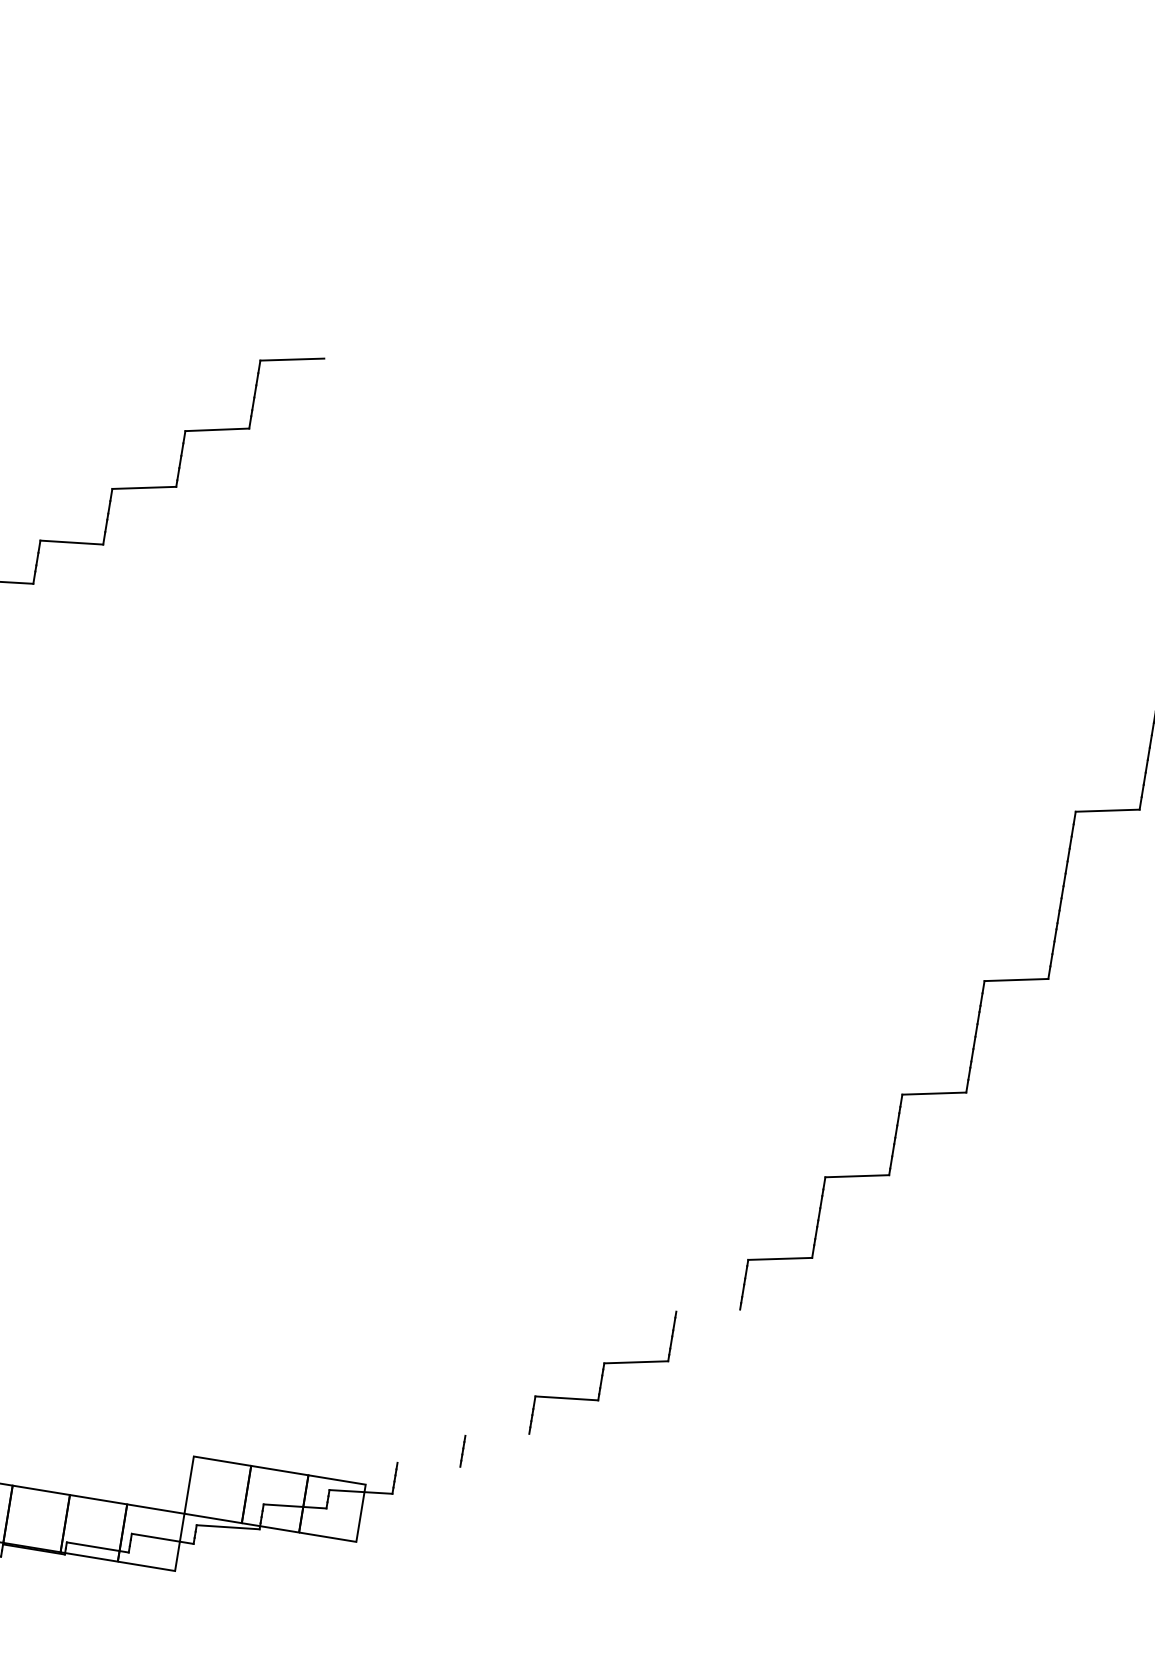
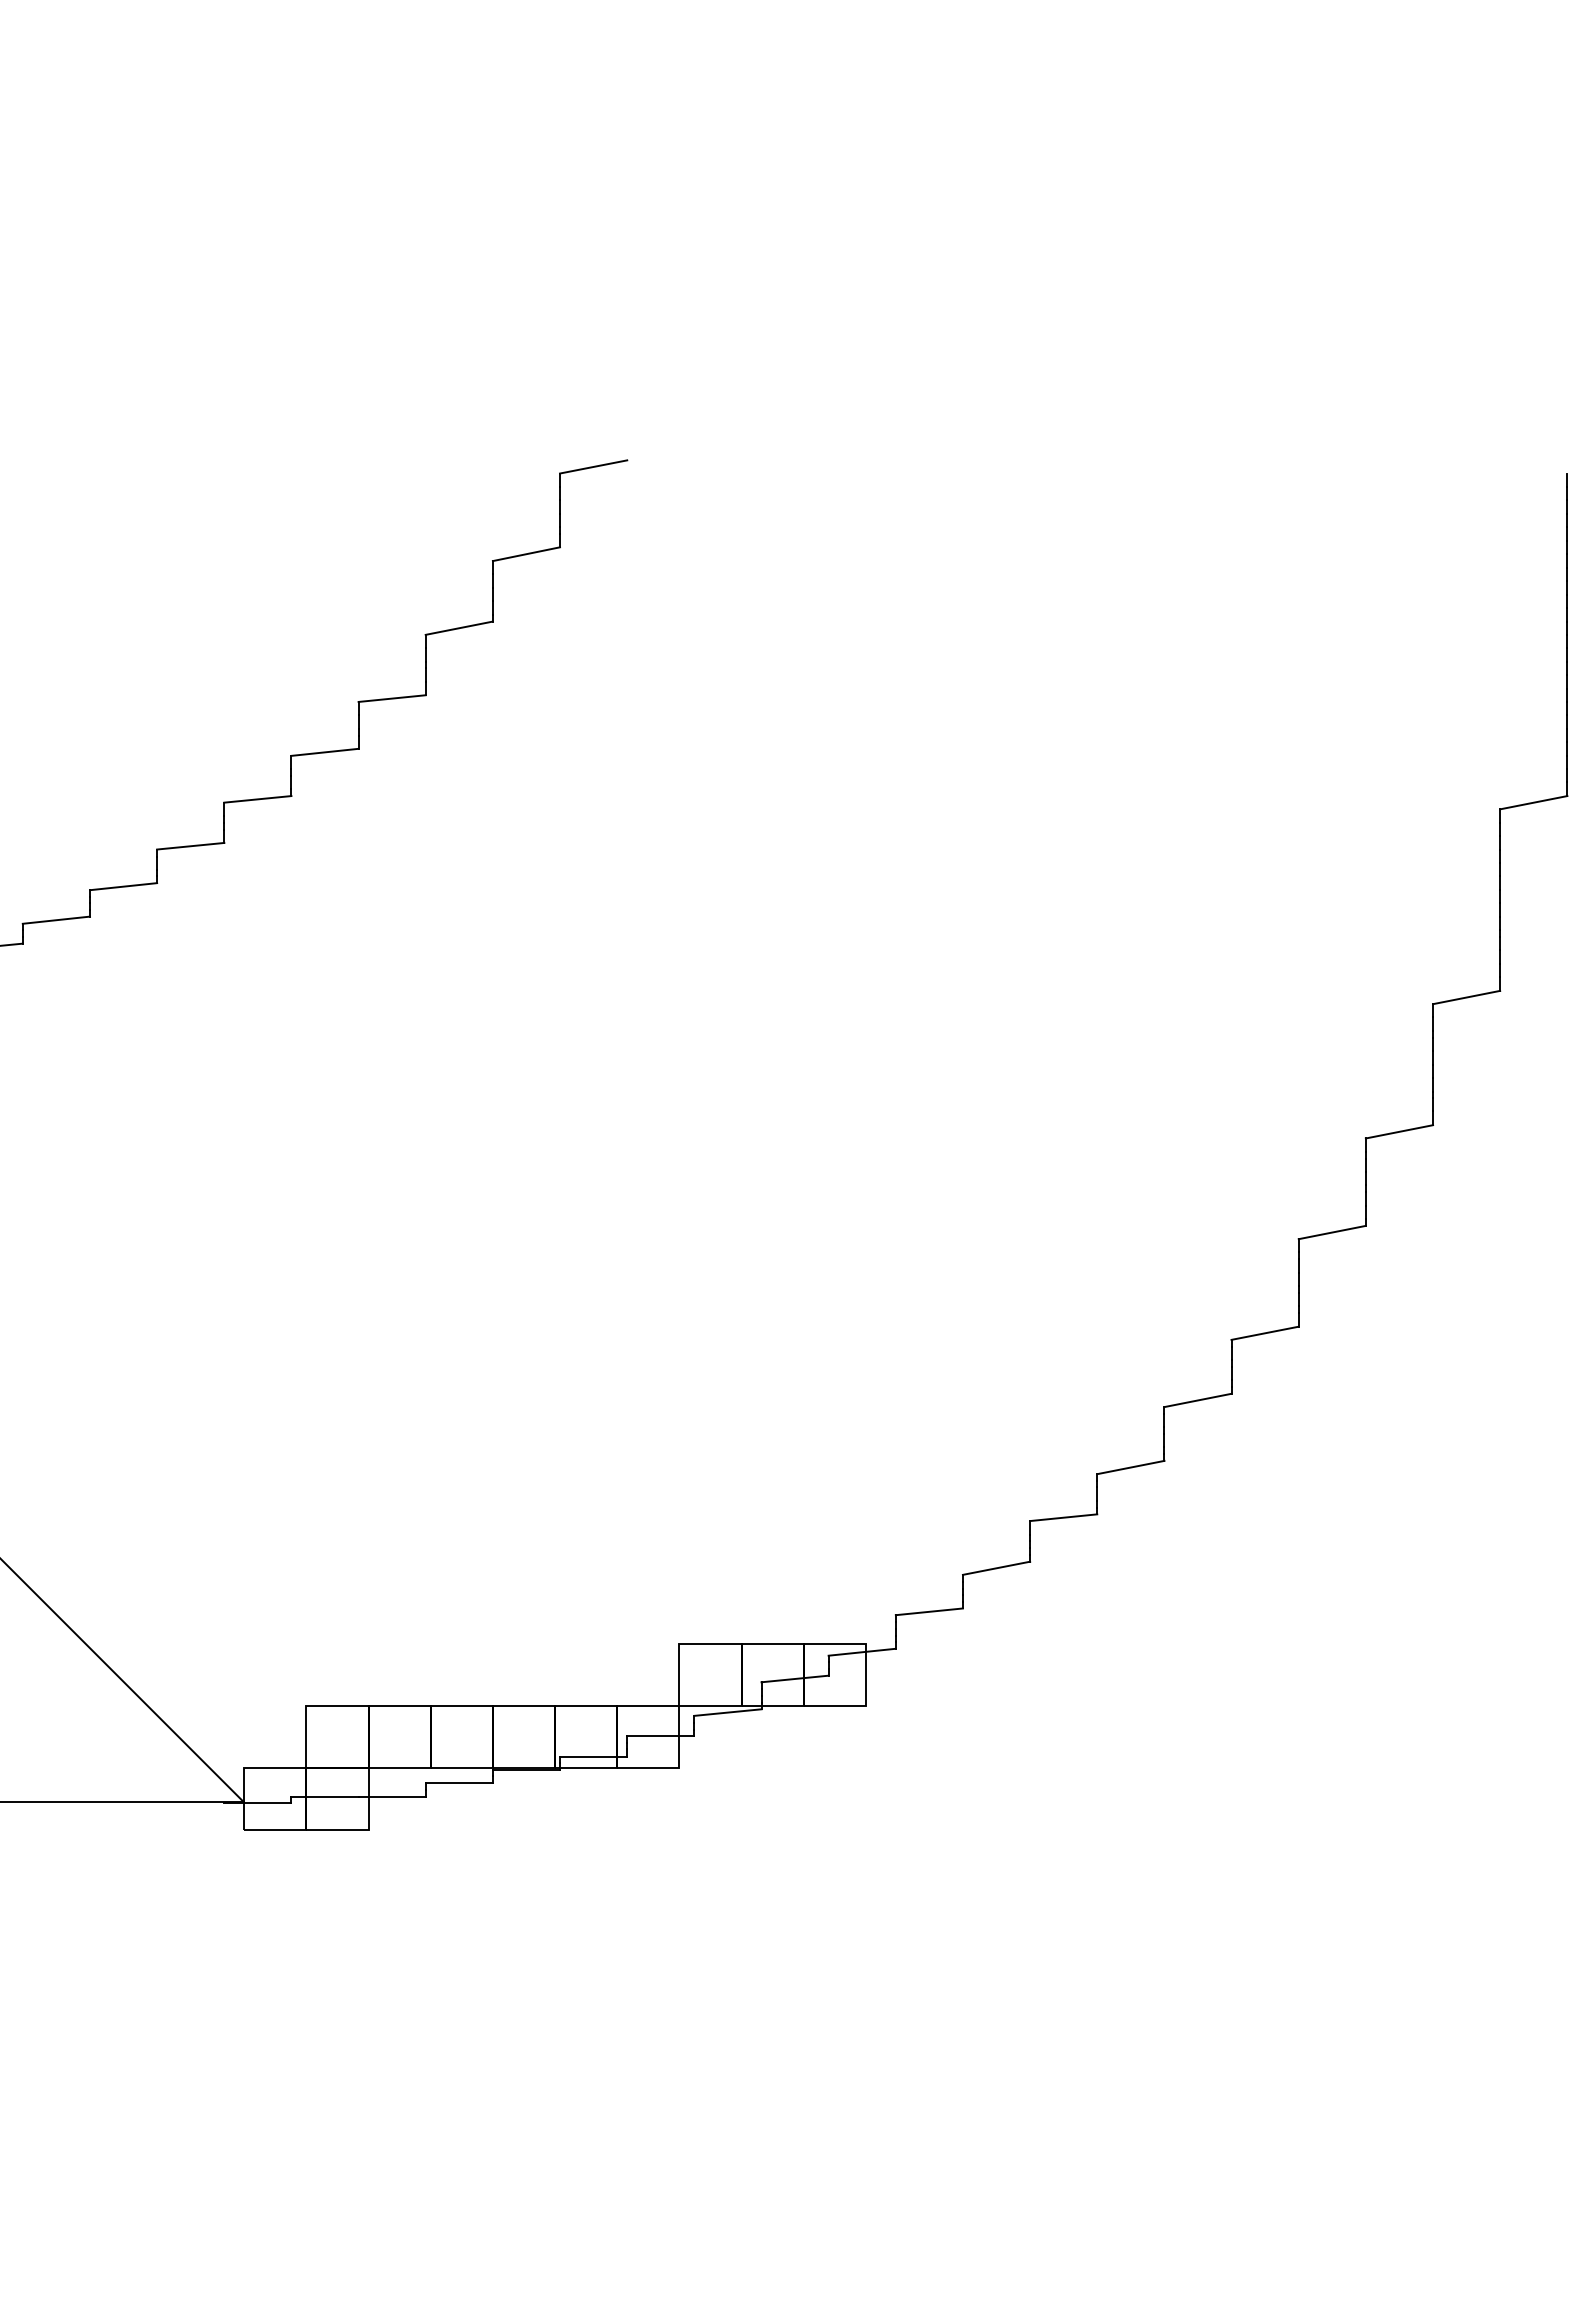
line: (707, 1310) -> (1197, 1400), added
line: (497, 1434) -> (996, 1567), added
line: (428, 1464) -> (928, 1611), added

